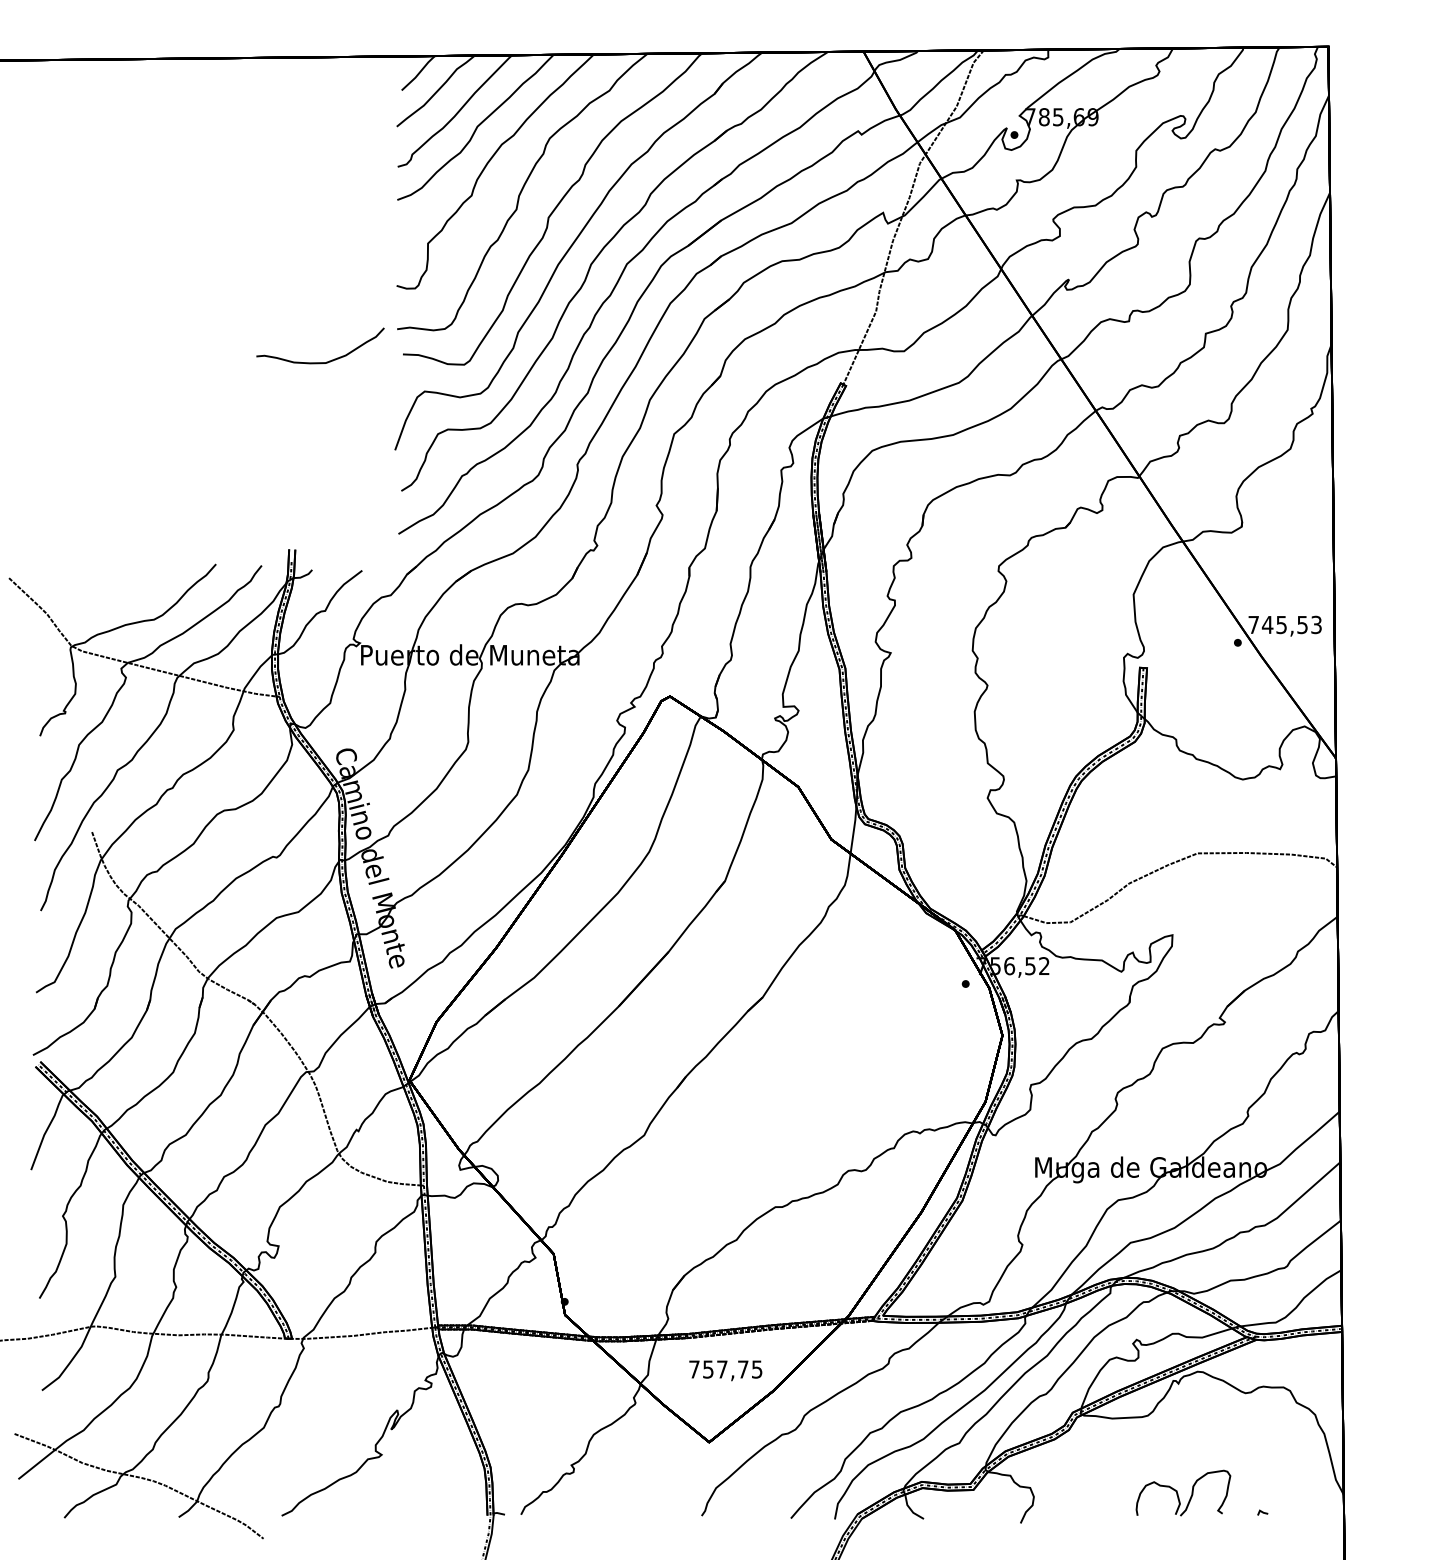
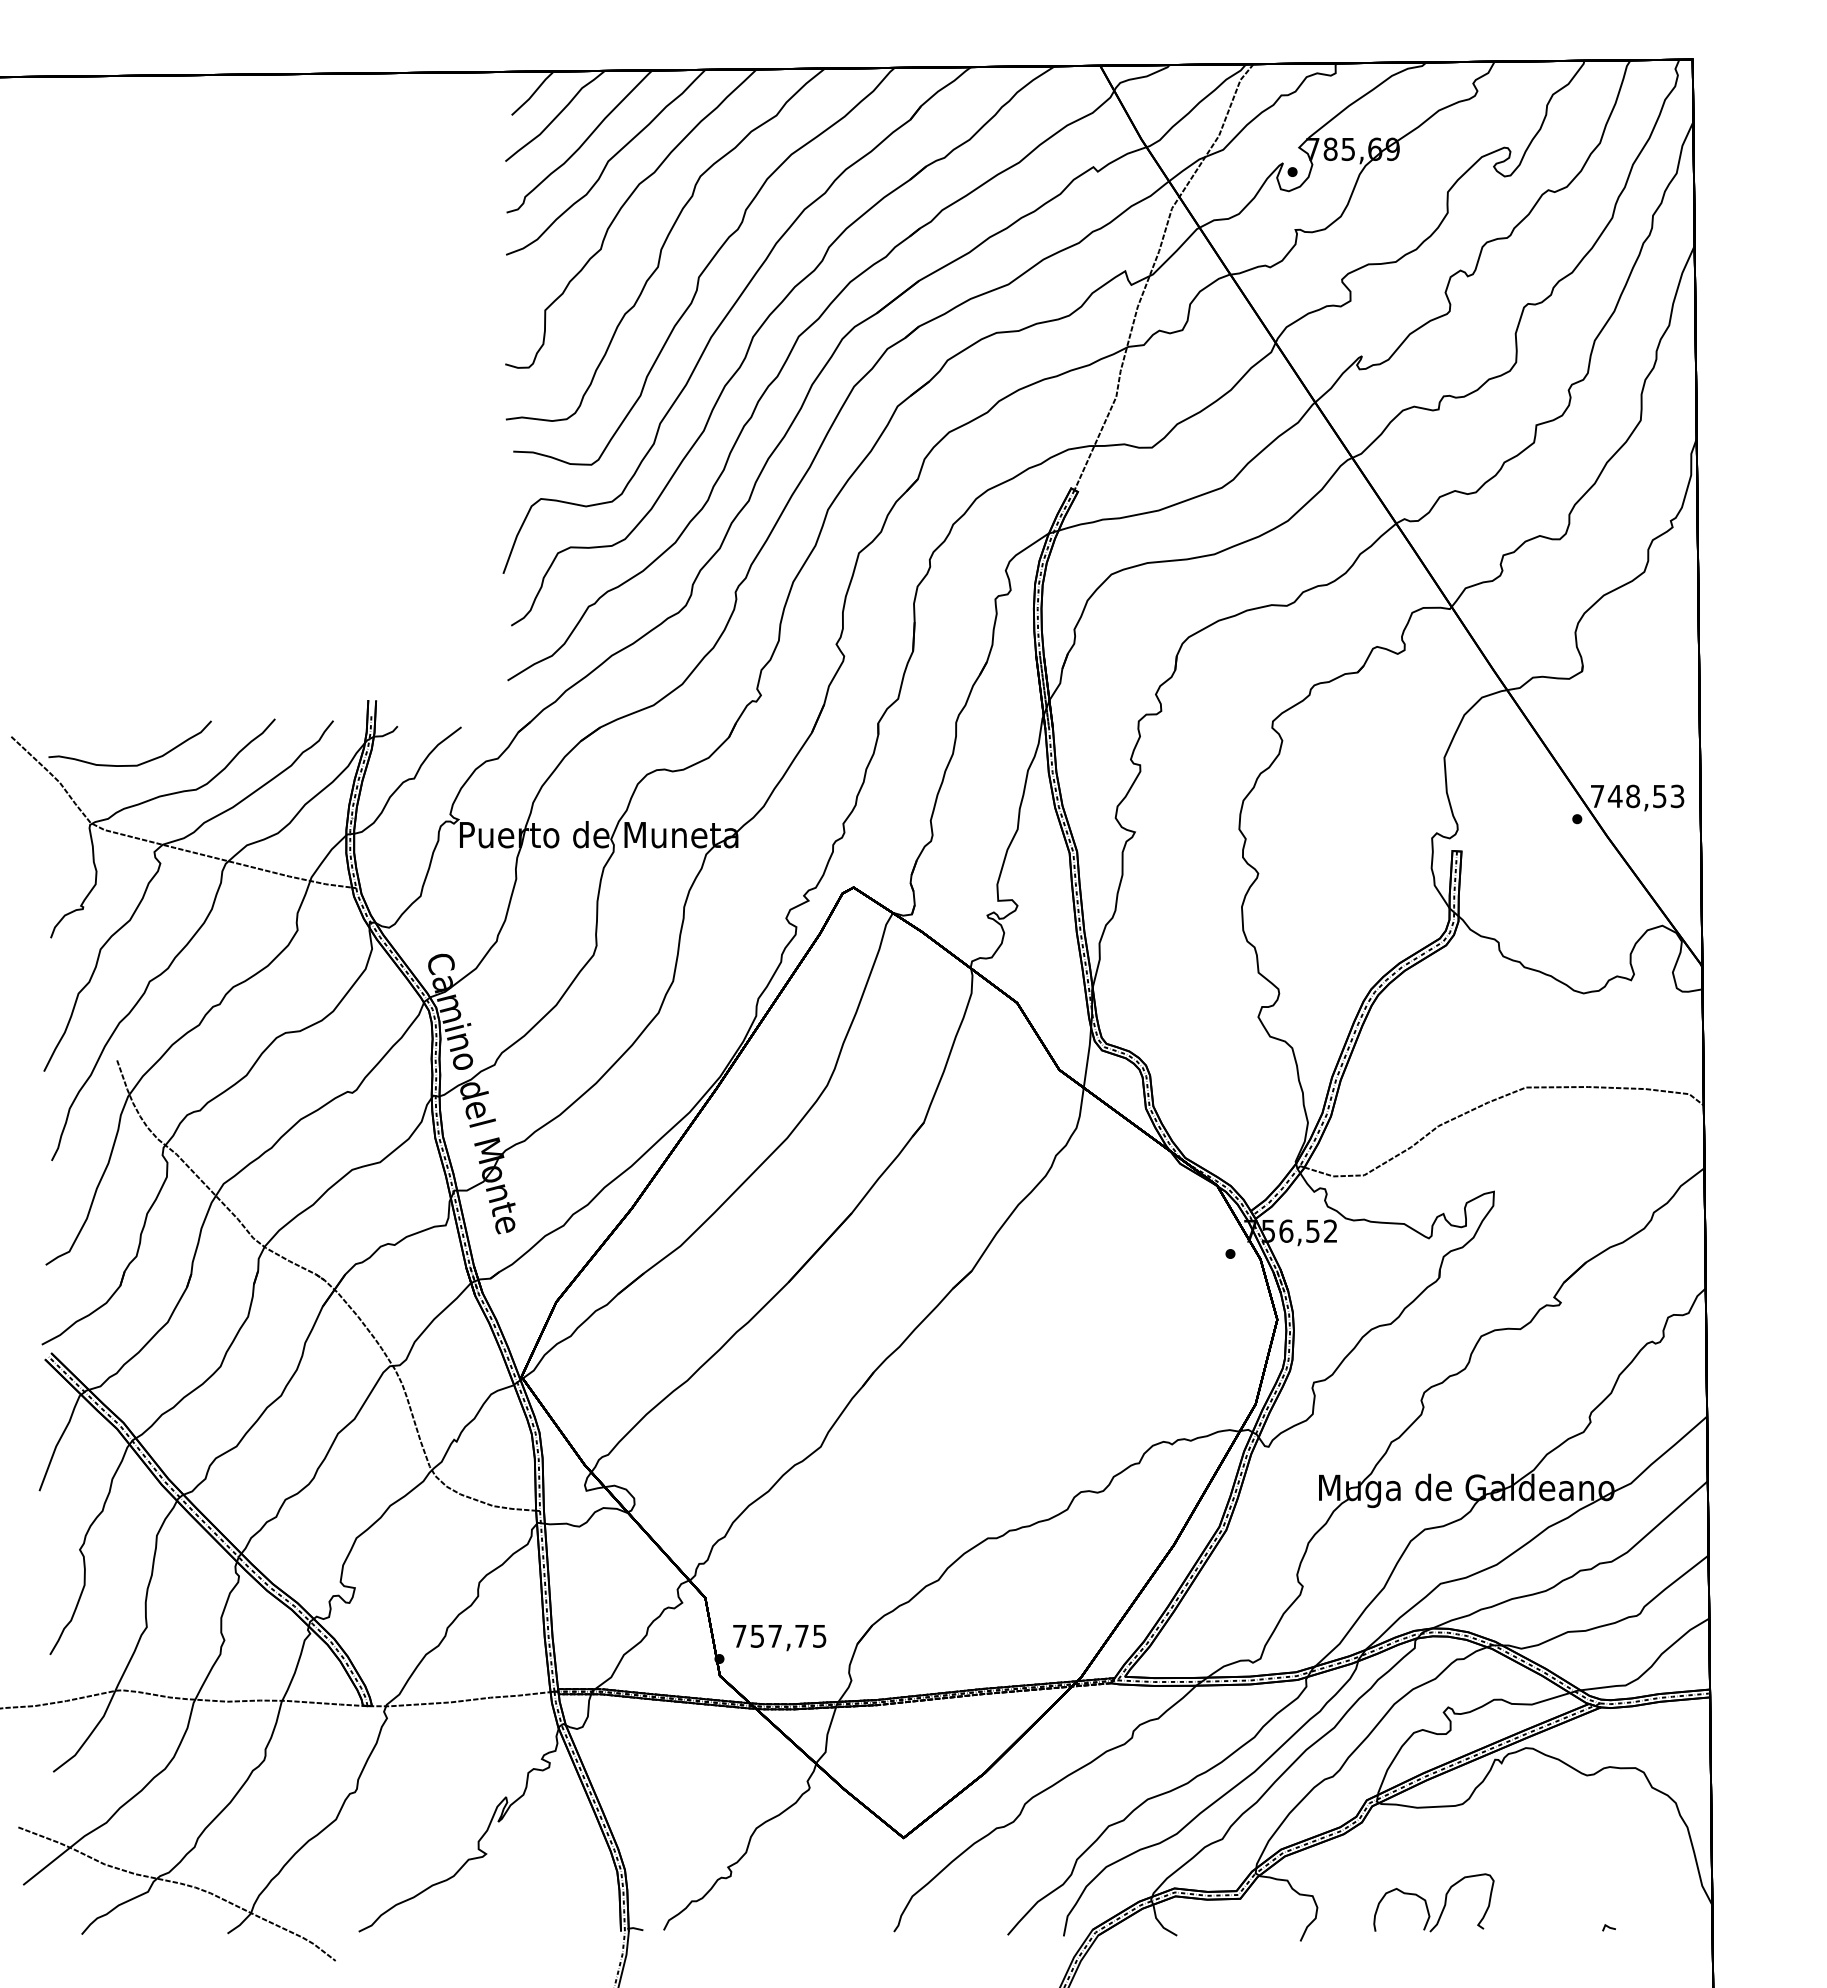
curve: (320, 362) -> (130, 764), moved
text: (1281, 625) -> (1633, 796), 745,53 -> 748,53
text: (725, 1371) -> (779, 1638), moved
part: (1178, 1494) -> (1427, 1904), moved

